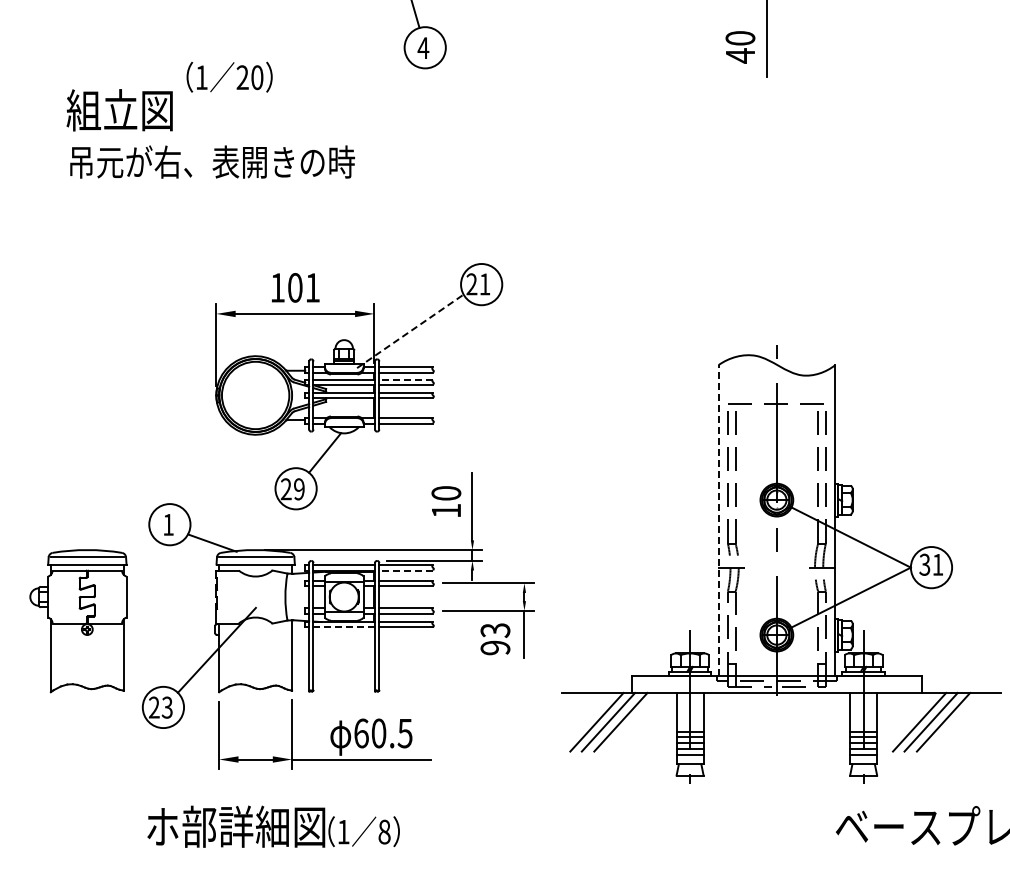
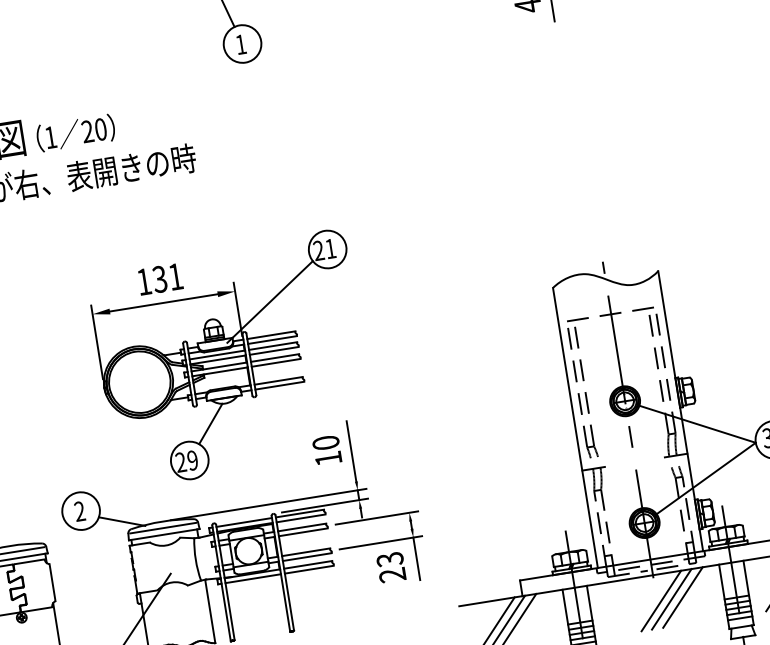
text: (423, 47) -> (240, 44), 4 -> 1
text: (229, 76) -> (75, 132), moved
text: (294, 287) -> (159, 279), 101 -> 131
line: (410, 331) -> (270, 302), dashed -> solid
line: (406, 379) -> (273, 345), dashed -> solid
line: (718, 519) -> (575, 427), dashed -> solid
text: (168, 524) -> (79, 511), 1 -> 2
line: (405, 570) -> (300, 518), dashed -> solid
line: (344, 627) -> (253, 578), dashed -> solid
text: (495, 647) -> (392, 574), 93 -> 23
line: (781, 721) -> (661, 600), added
line: (792, 721) -> (671, 598), added
line: (805, 721) -> (682, 596), added

